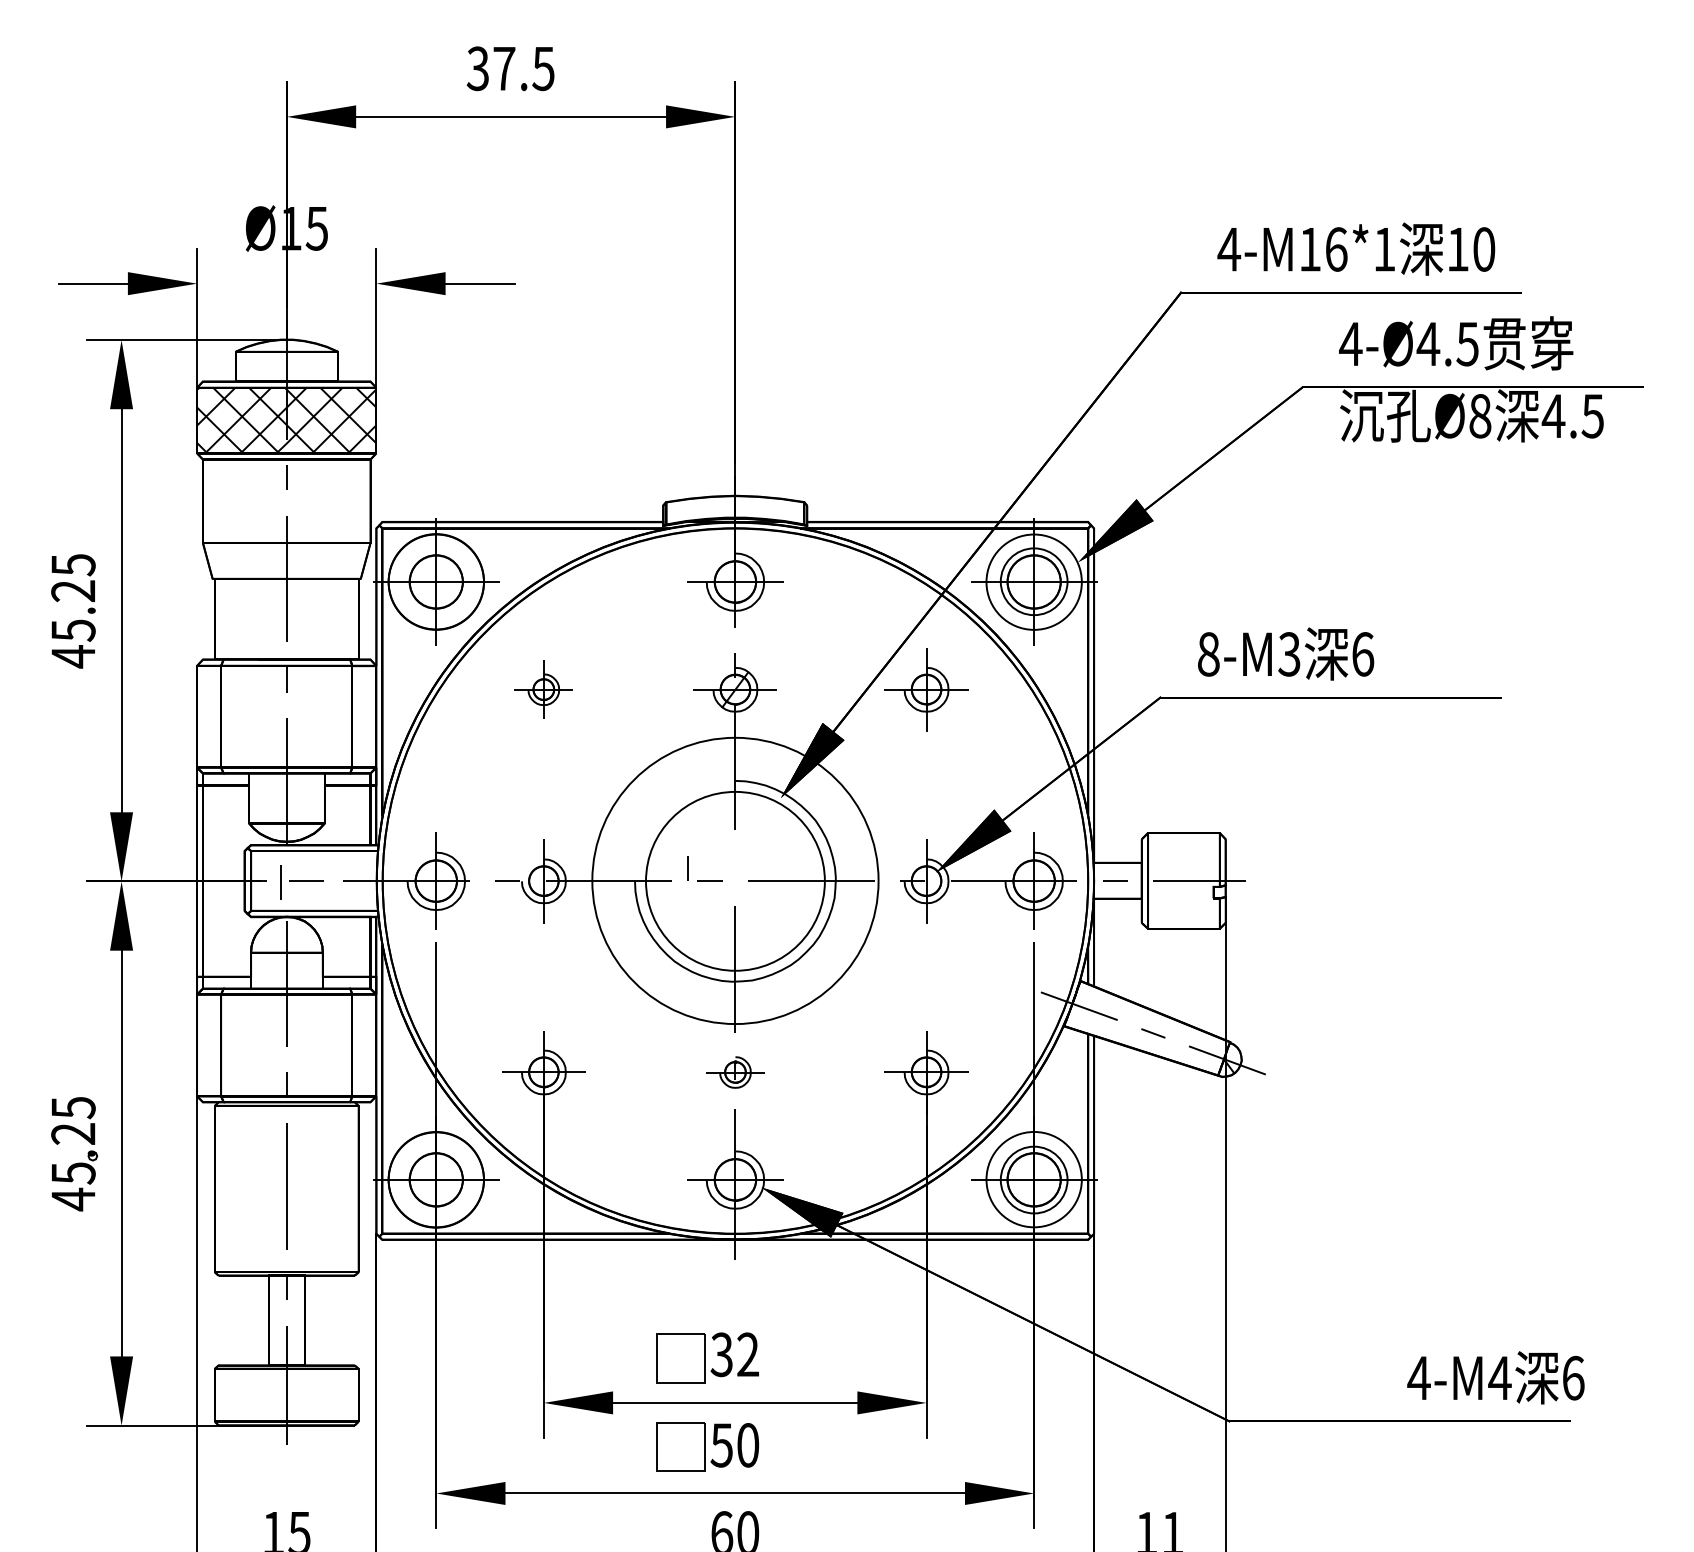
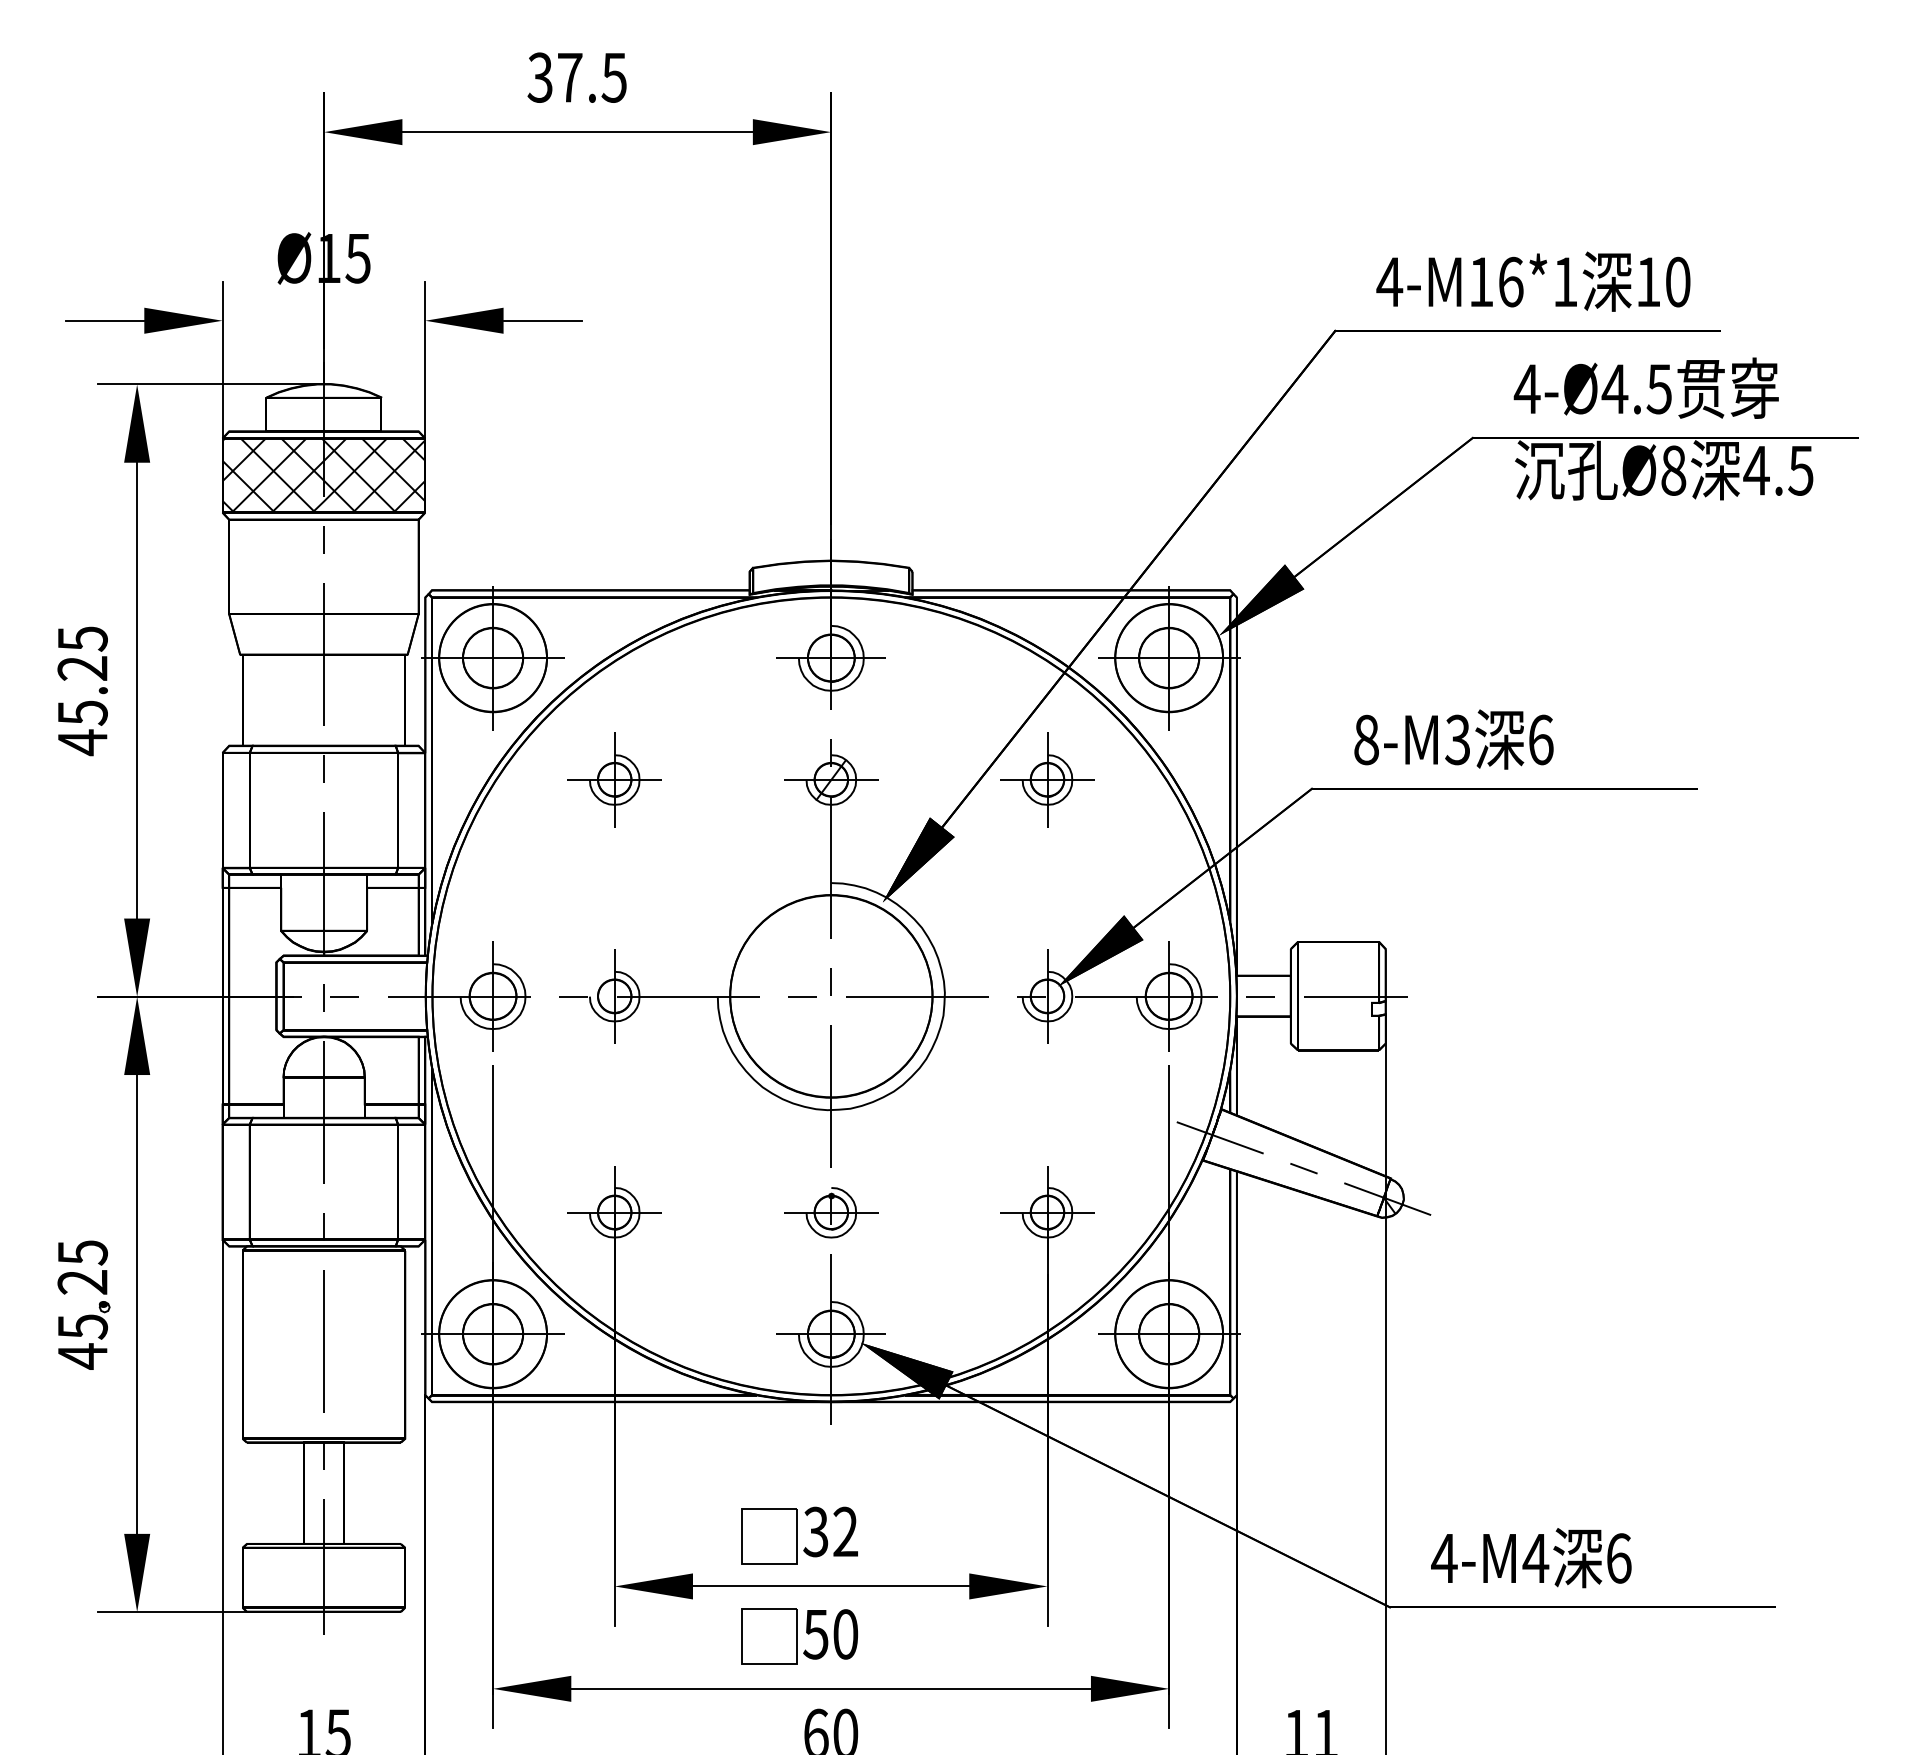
circle: (1034, 581) -> (1169, 657), size x1.43
part: (543, 689) -> (614, 779), size x1.43
line: (686, 867) -> (830, 981), moved
circle: (735, 881) -> (831, 996), size x0.62
part: (301, 882) -> (340, 997), size x0.71
part: (735, 1072) -> (831, 1212), size x1.43
circle: (1034, 1180) -> (1169, 1334), size x1.43
text: (1496, 1378) -> (1531, 1558), moved

